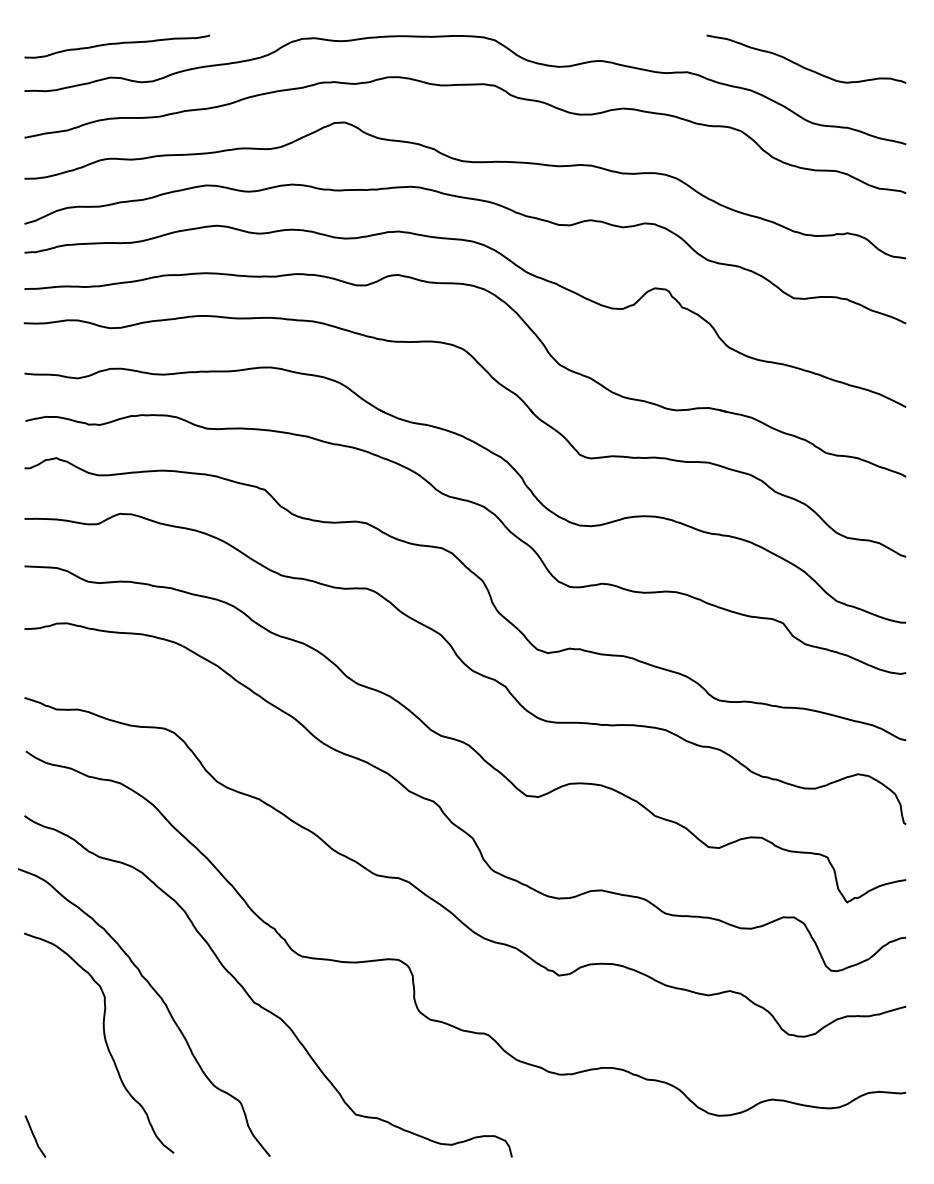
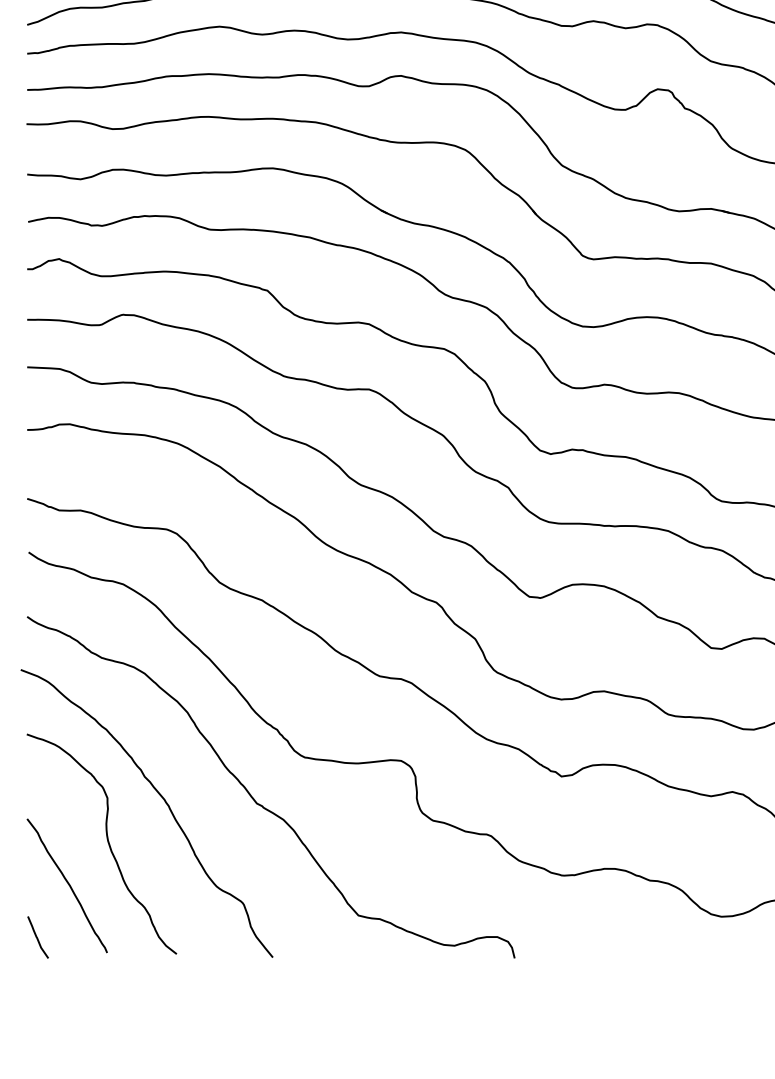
curve: (65, 1084) -> (68, 885), added

